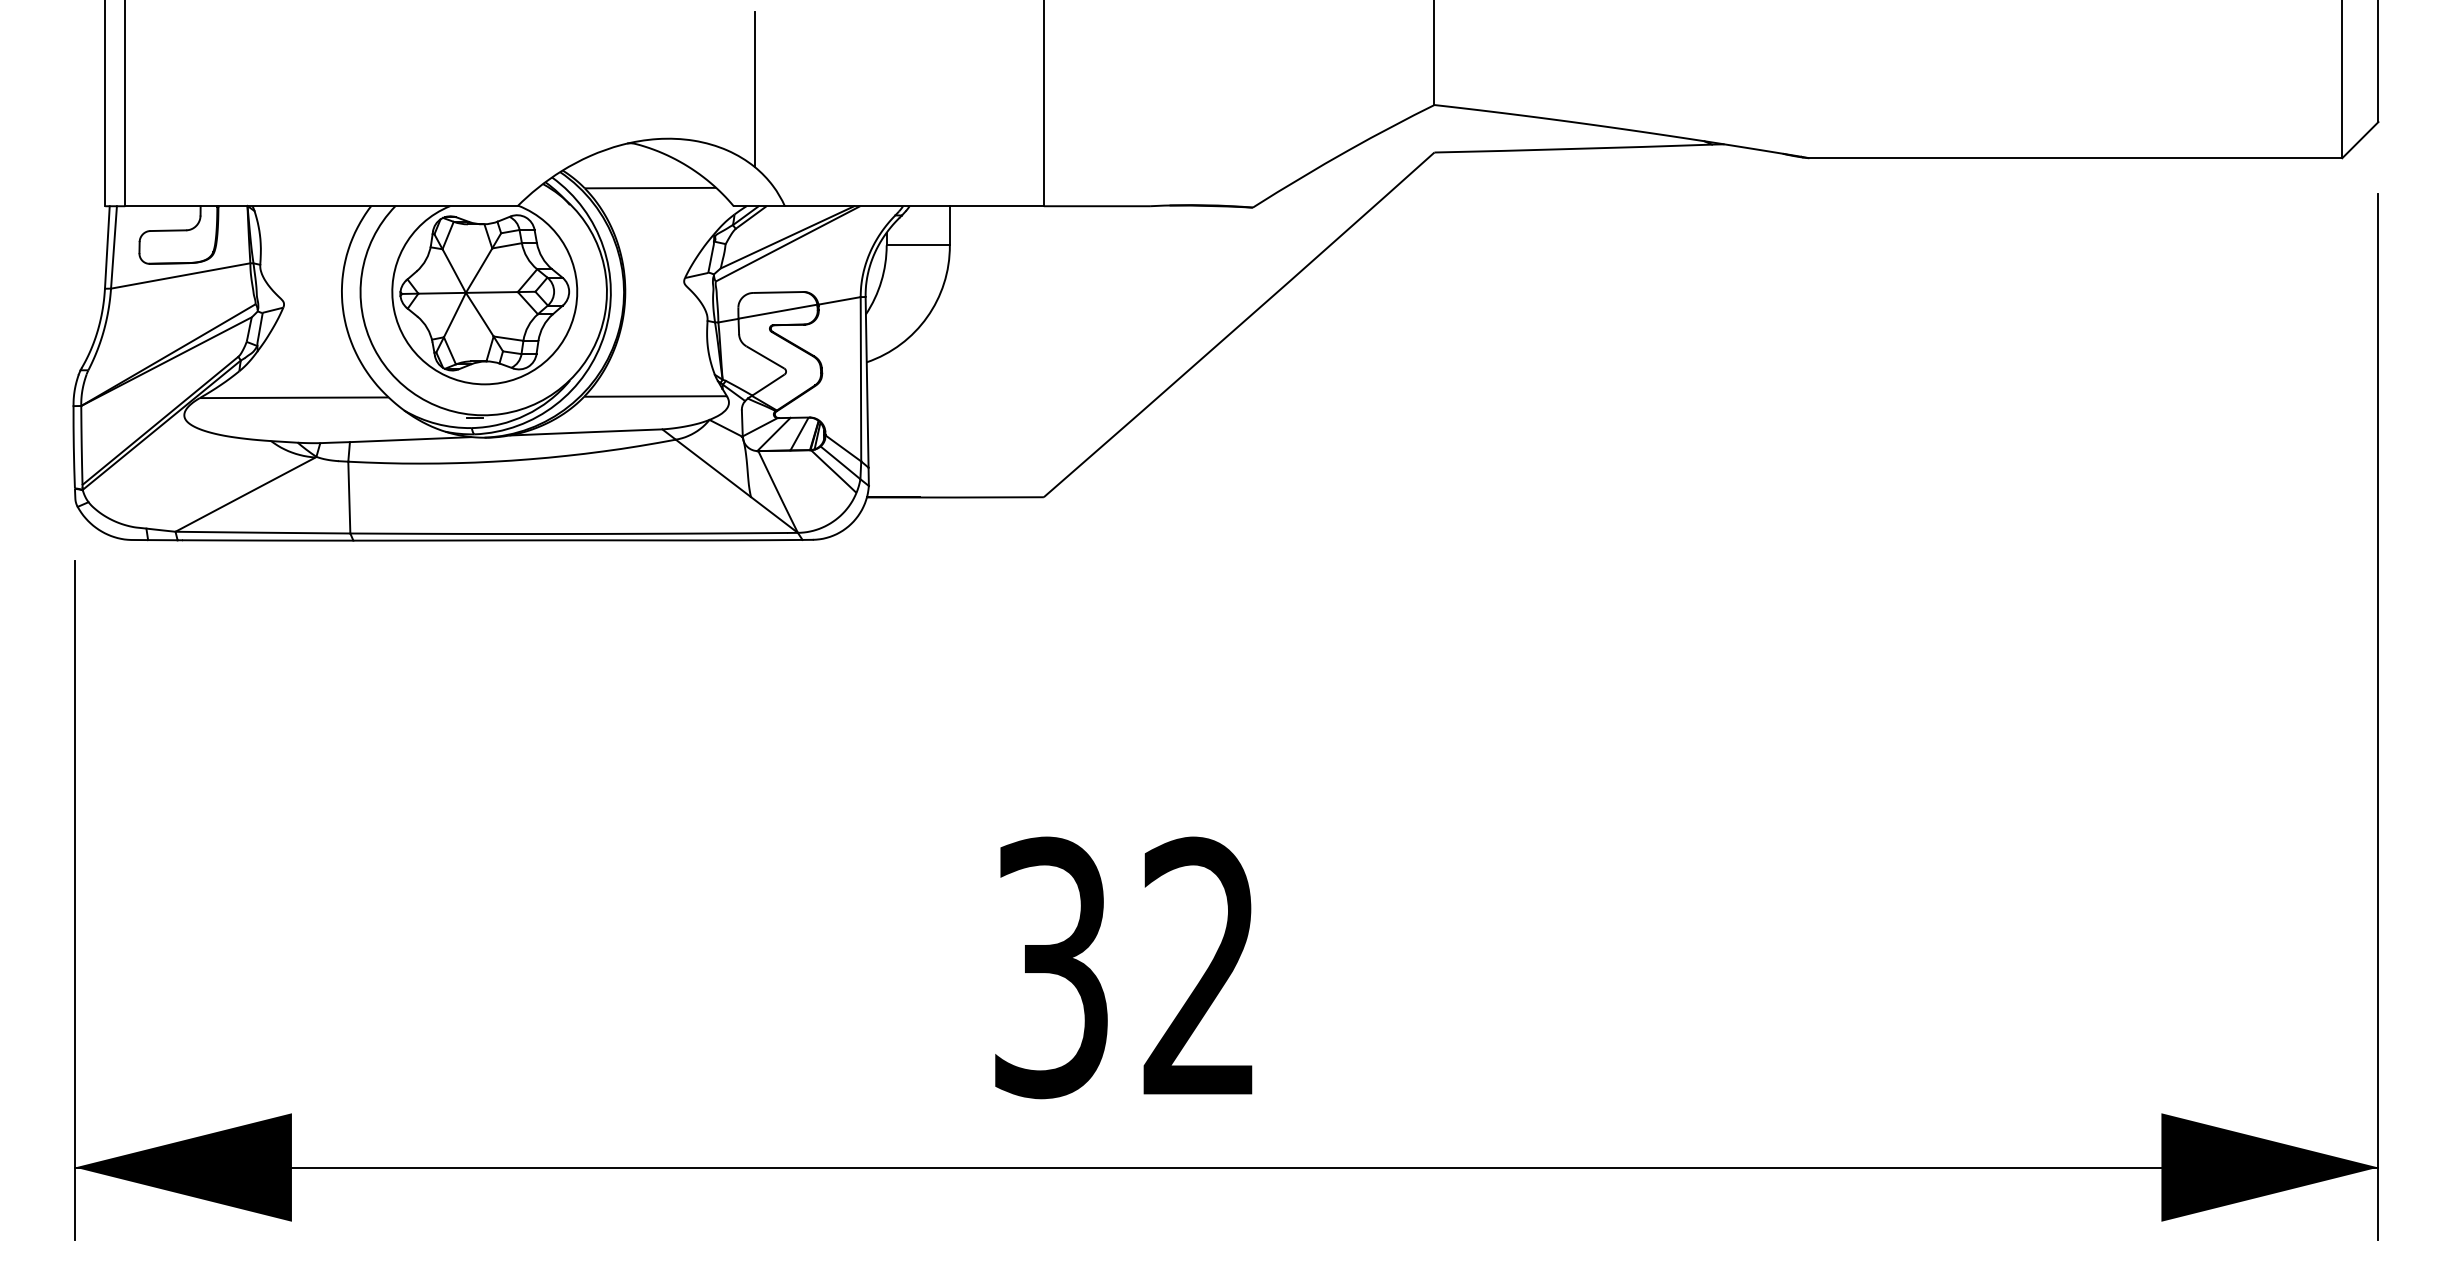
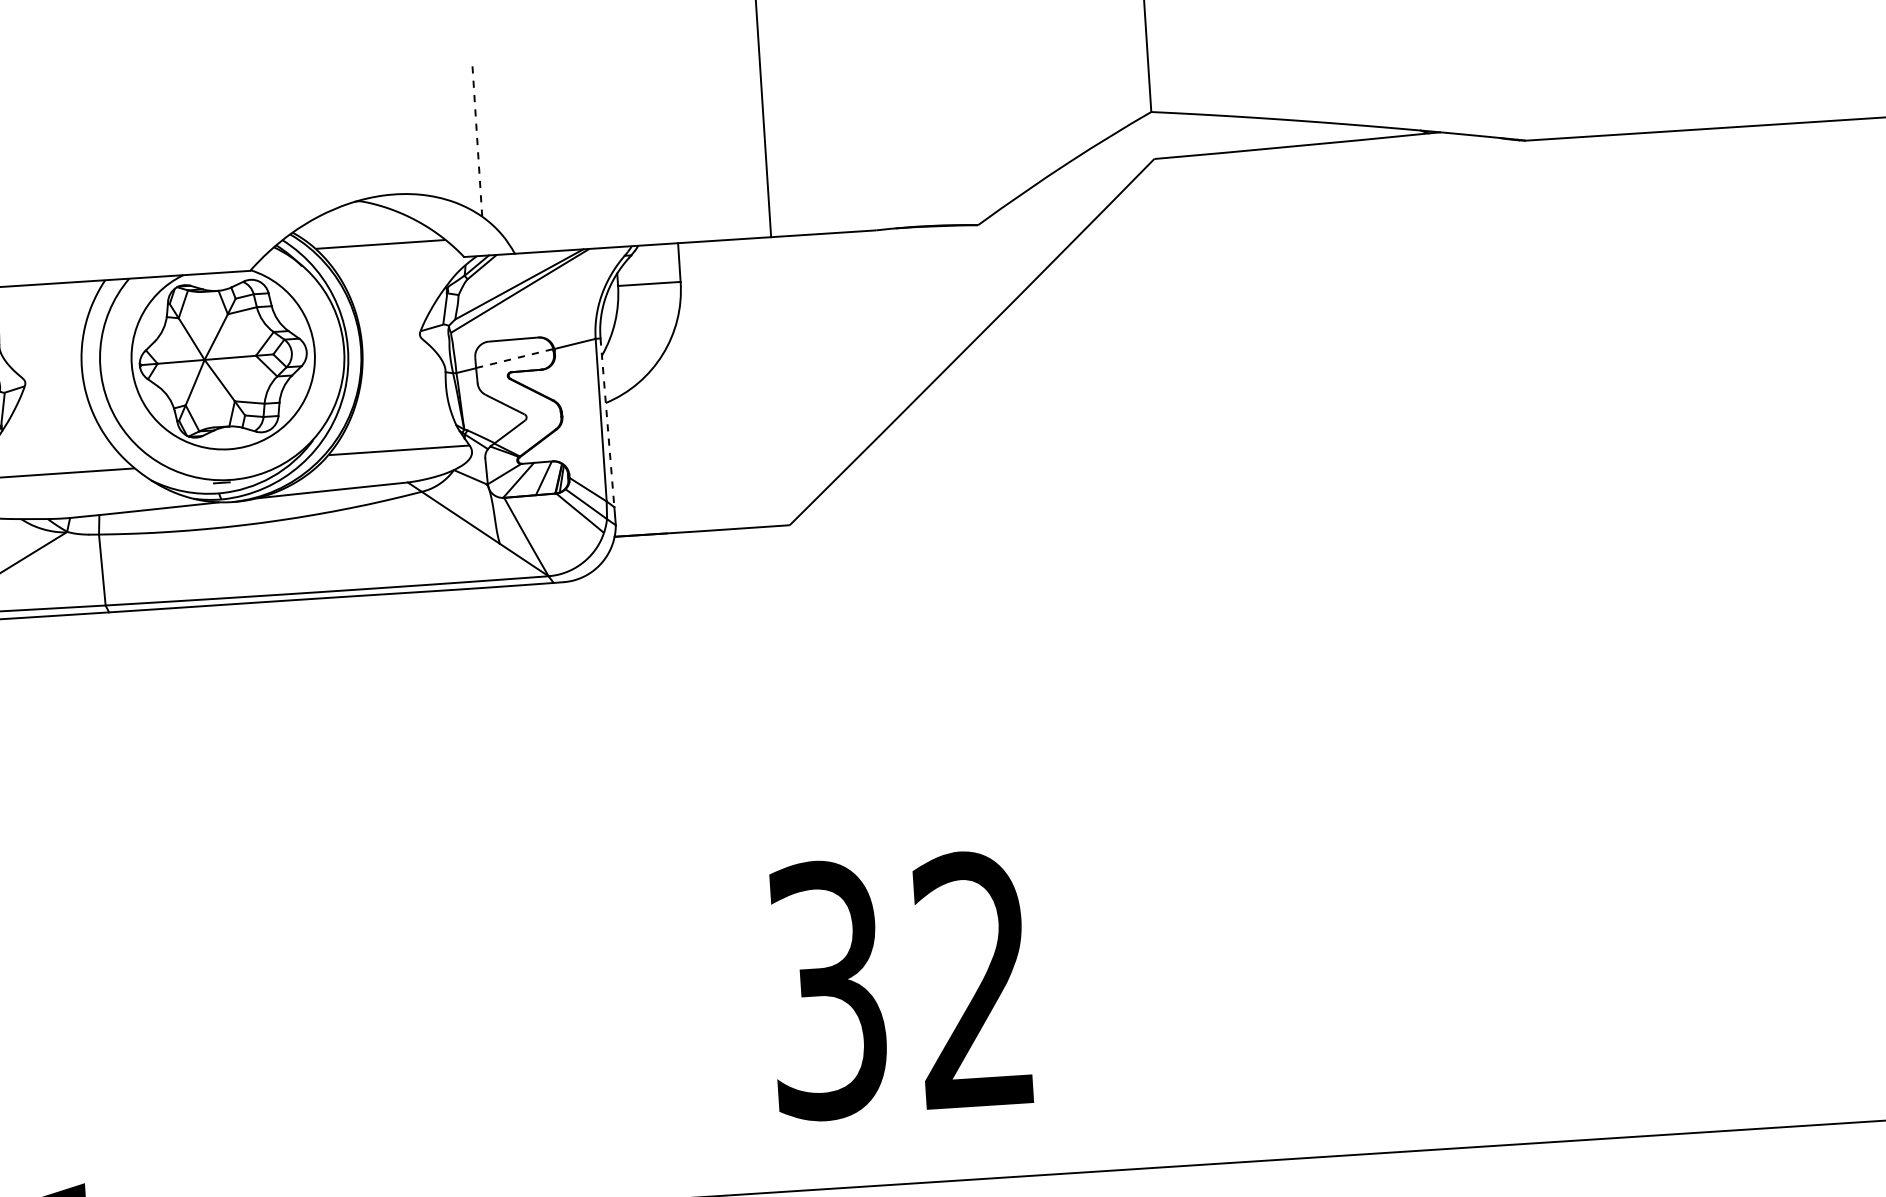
line: (754, 89) -> (477, 140), solid -> dashed
line: (777, 311) -> (514, 358), solid -> dashed
line: (867, 382) -> (607, 422), solid -> dashed

